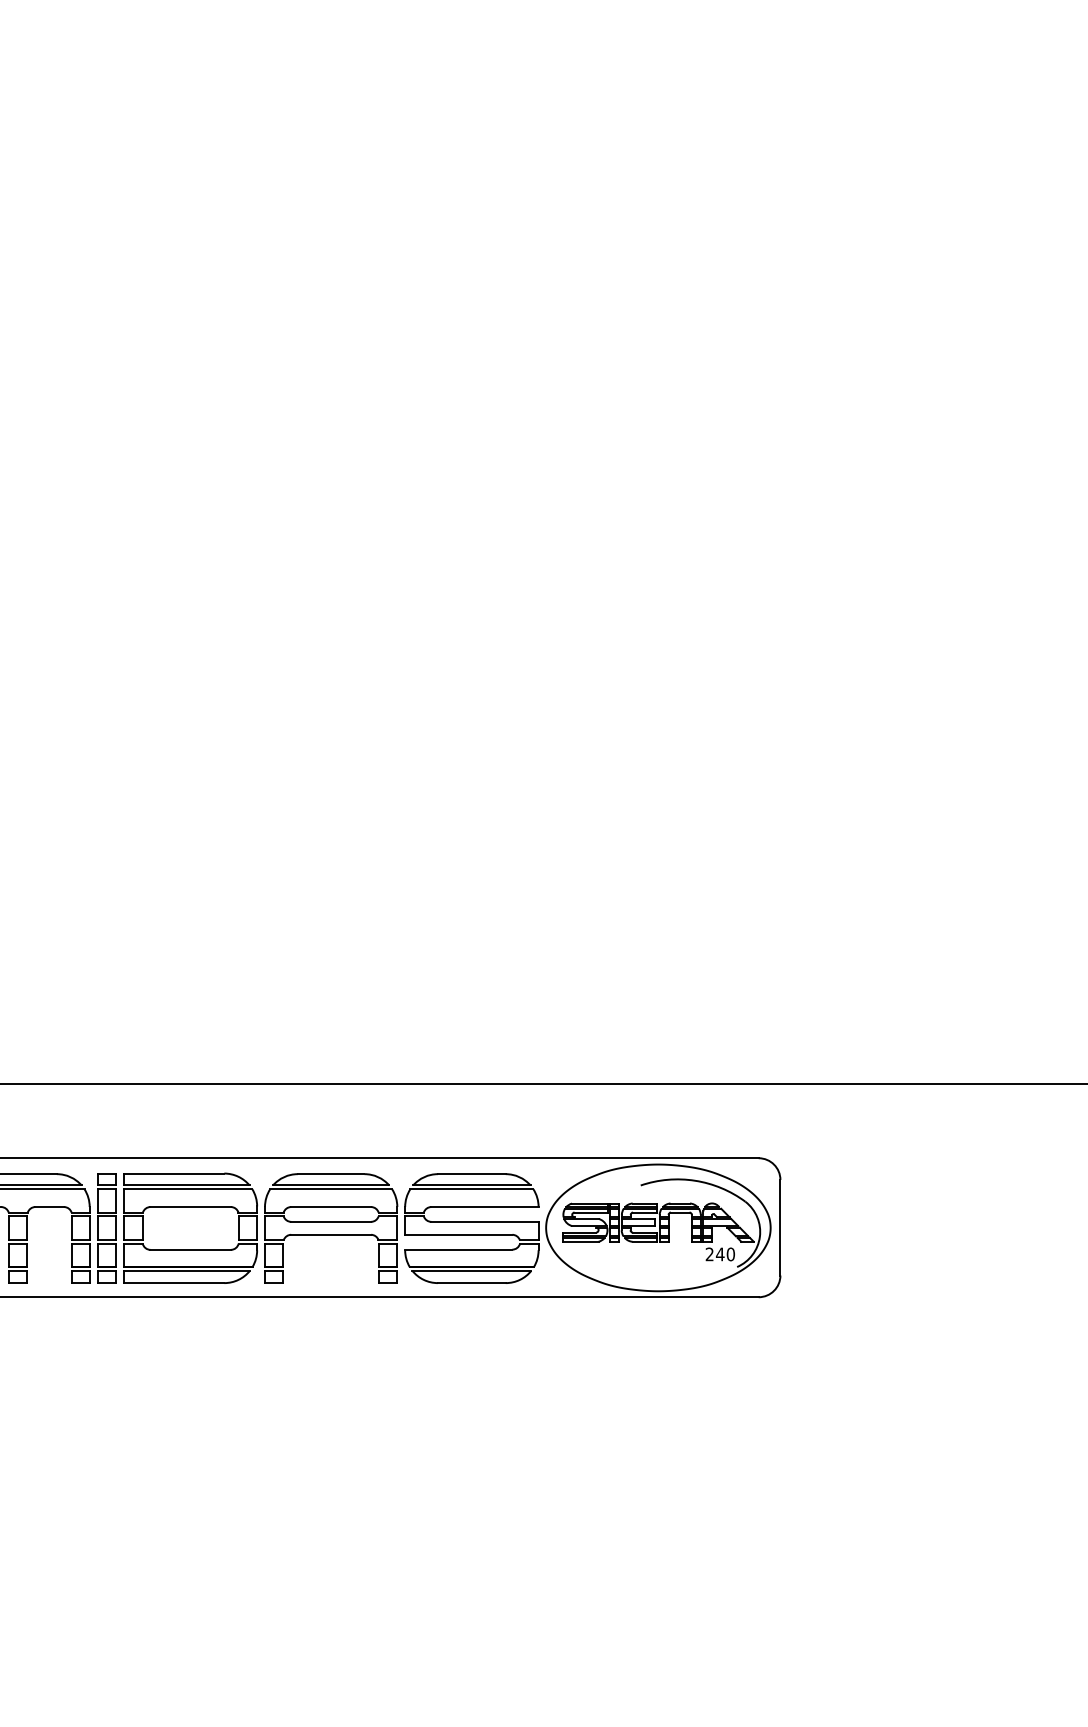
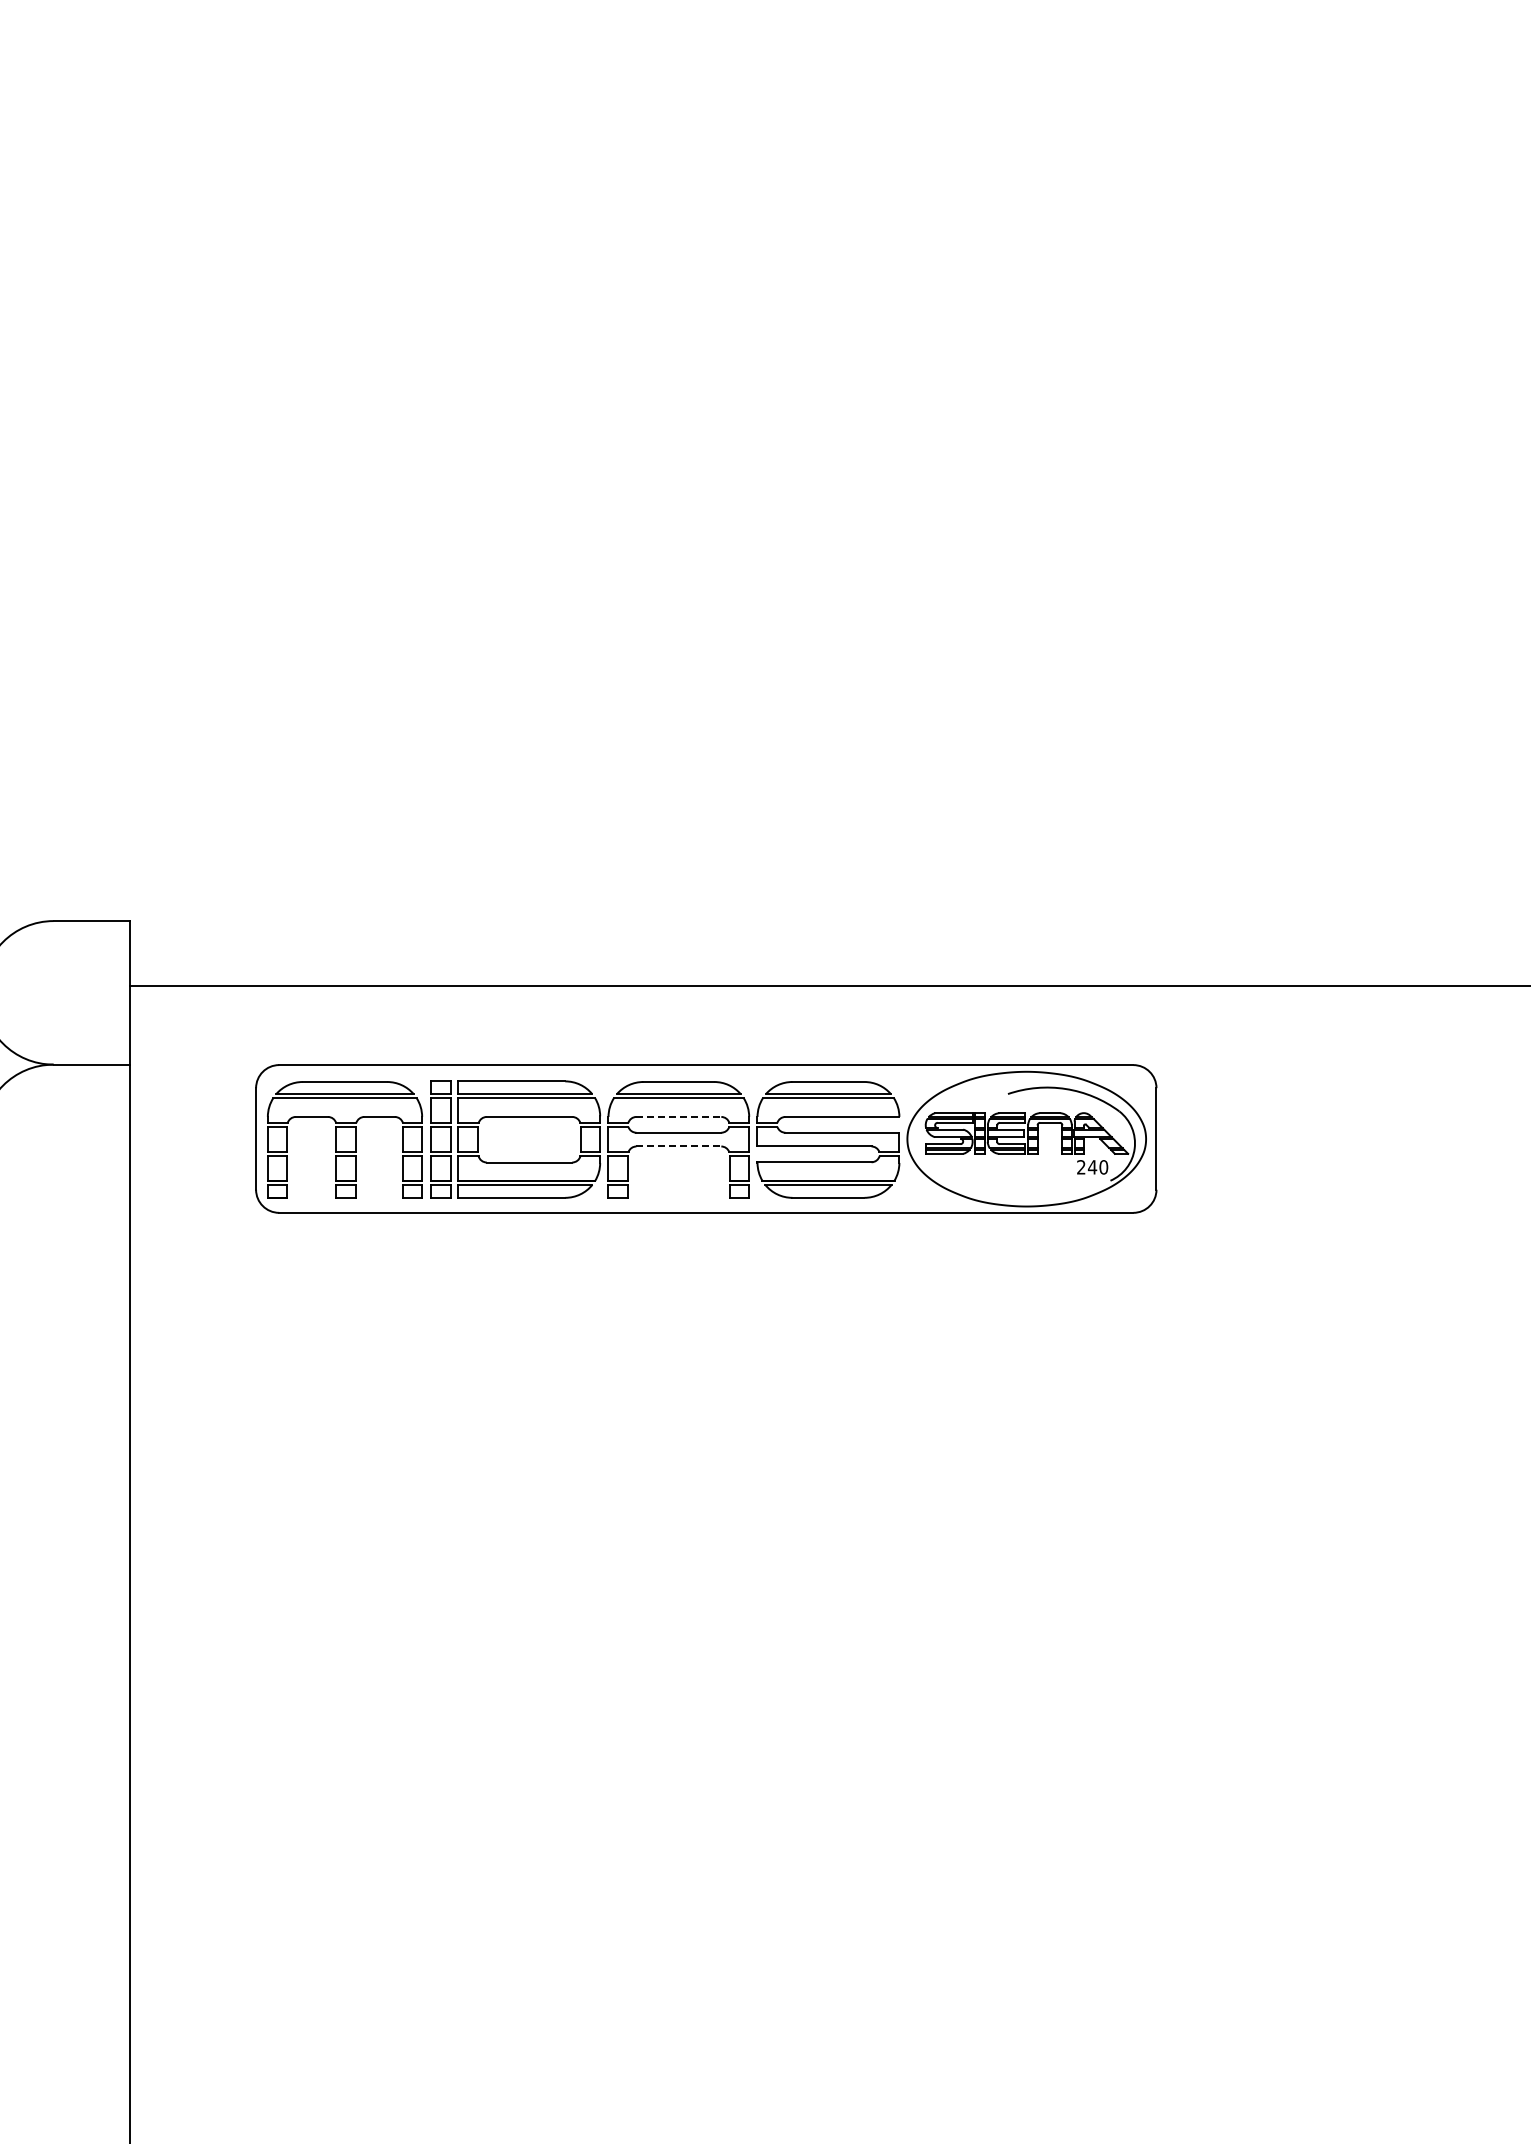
line: (331, 1206) -> (679, 1116), solid -> dashed
line: (331, 1234) -> (679, 1146), solid -> dashed

